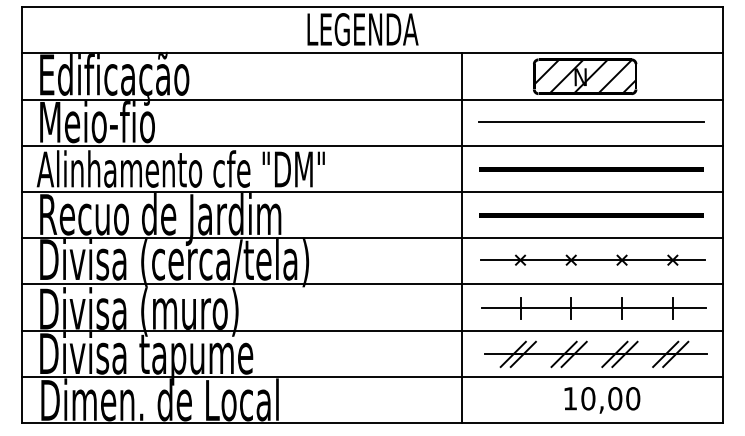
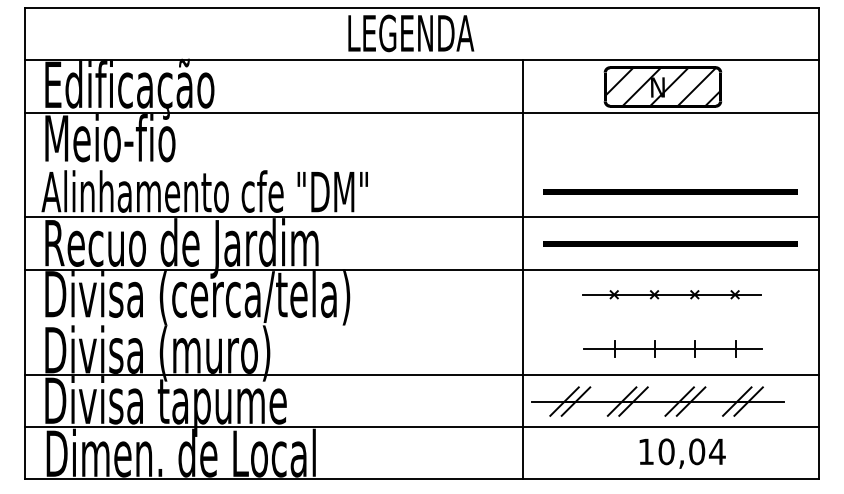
line: (591, 122) -> (670, 138), removed
line: (372, 146) -> (421, 165), removed
part: (592, 259) -> (671, 294), size x0.7
line: (372, 284) -> (421, 322), removed
part: (593, 308) -> (672, 349), size x0.7
part: (595, 354) -> (657, 401), moved
text: (633, 398) -> (717, 451), 10,00 -> 10,04

